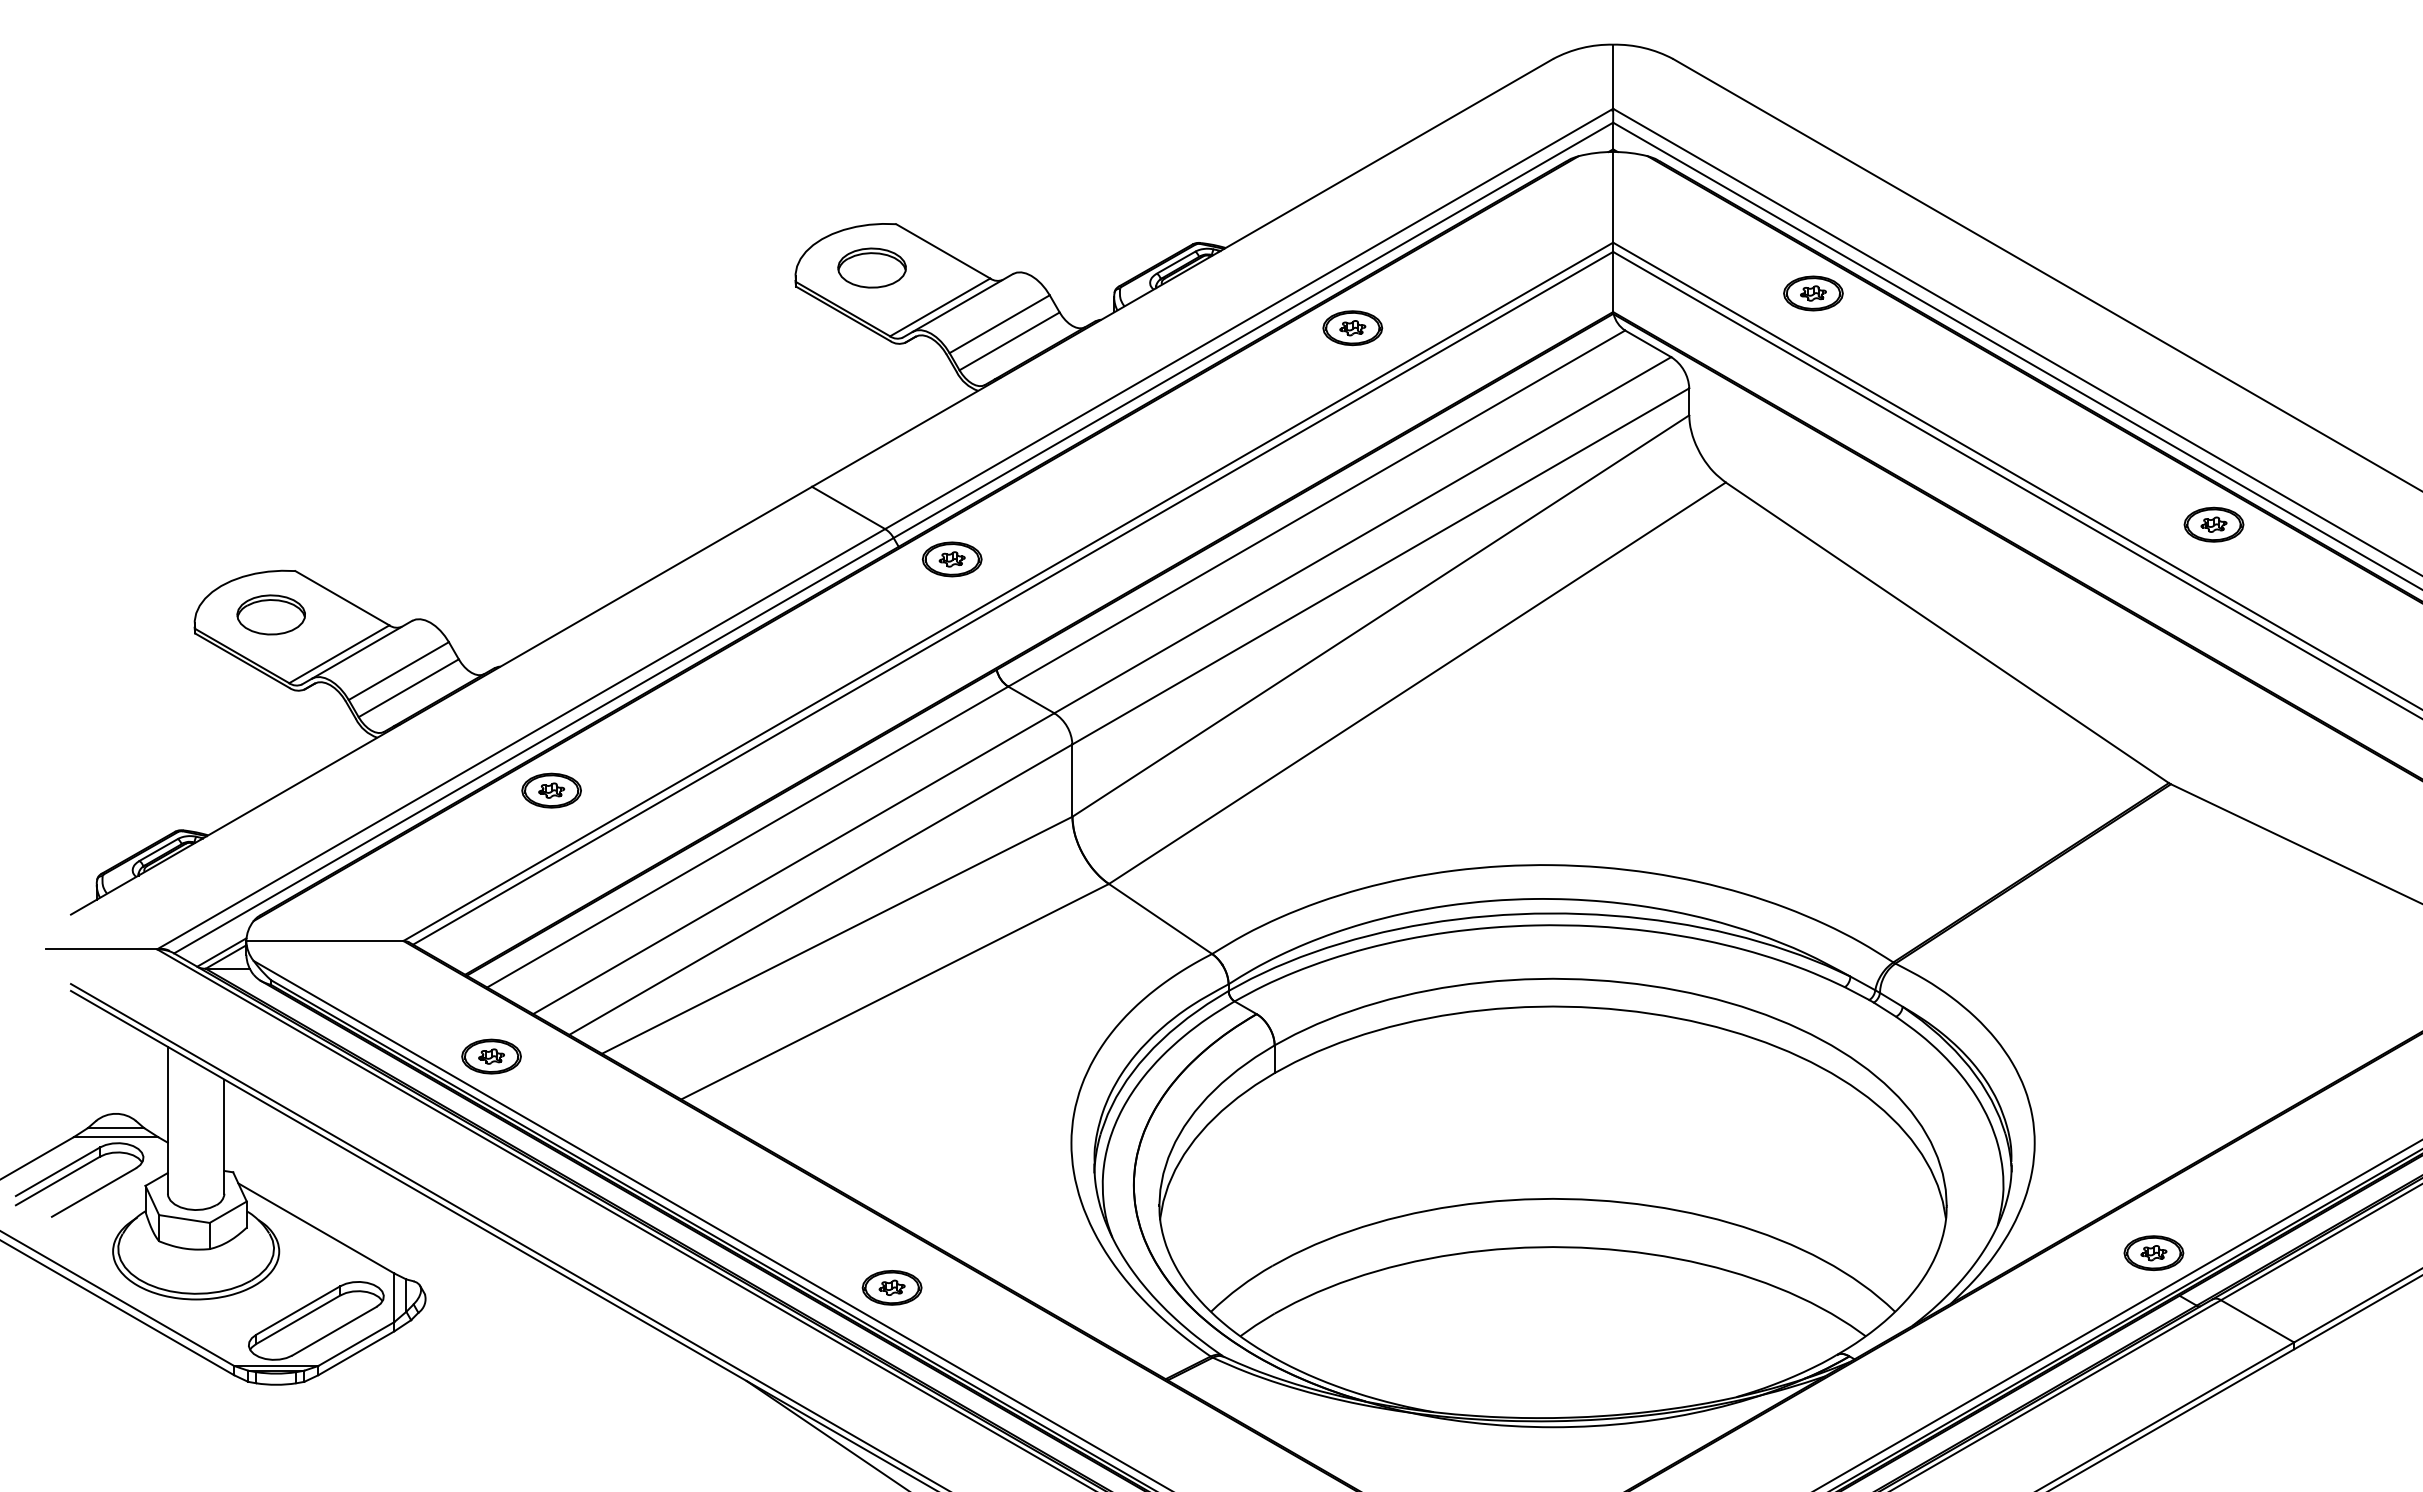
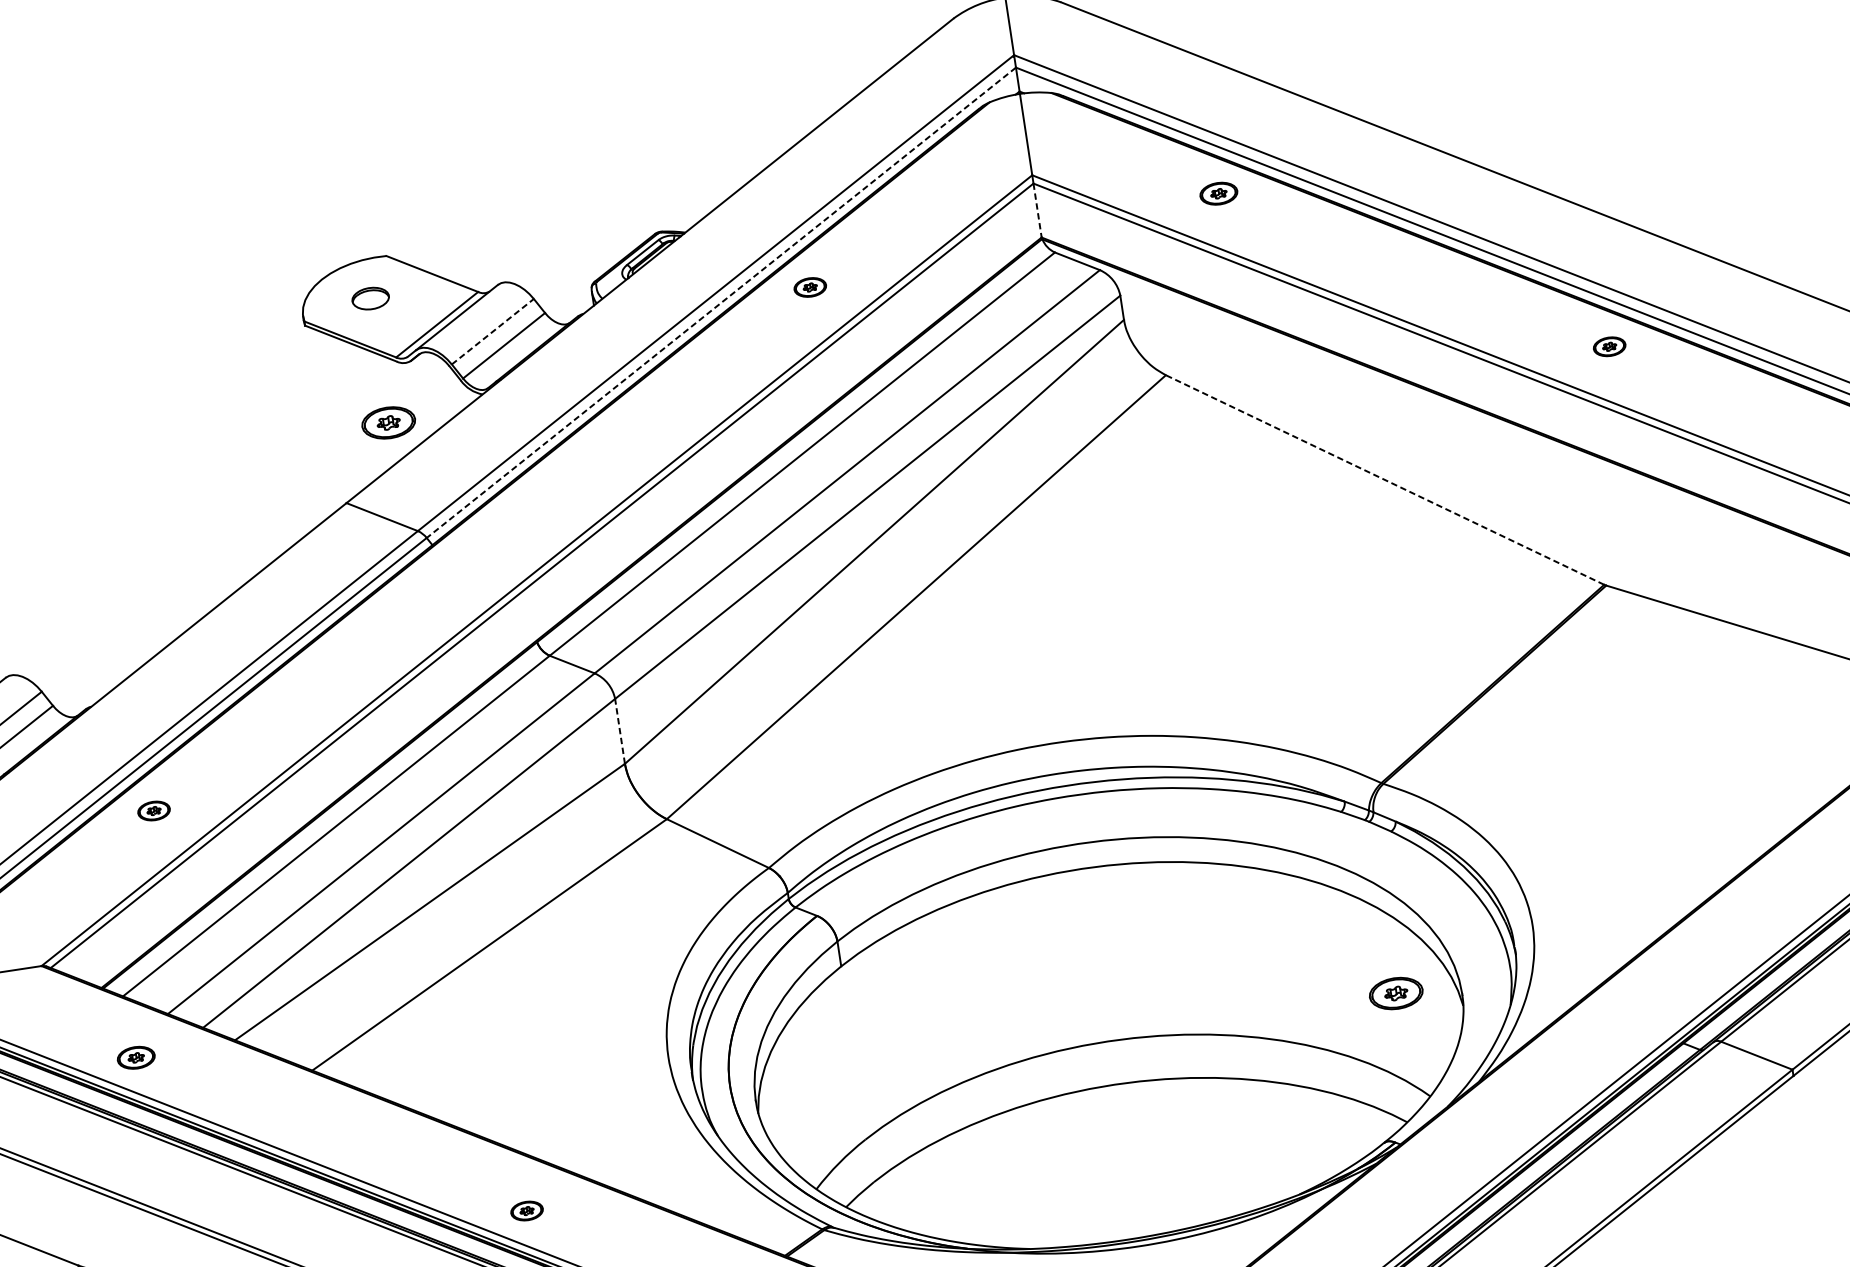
part: (871, 267) -> (370, 298), size x0.6
line: (1613, 282) -> (1037, 210), solid -> dashed
part: (1813, 293) -> (1218, 193), size x0.7
line: (999, 324) -> (492, 332), solid -> dashed
part: (1352, 328) -> (810, 287), size x0.6
line: (1252, 330) -> (720, 303), solid -> dashed
part: (2213, 524) -> (1609, 346), size x0.6
part: (951, 559) -> (388, 423), moved
line: (1947, 632) -> (1385, 479), solid -> dashed
line: (1072, 780) -> (620, 731), solid -> dashed
part: (551, 790) -> (153, 810), size x0.6
part: (491, 1056) -> (136, 1057), size x0.7
part: (2153, 1252) -> (1395, 993), moved
part: (891, 1287) -> (526, 1210), size x0.6

